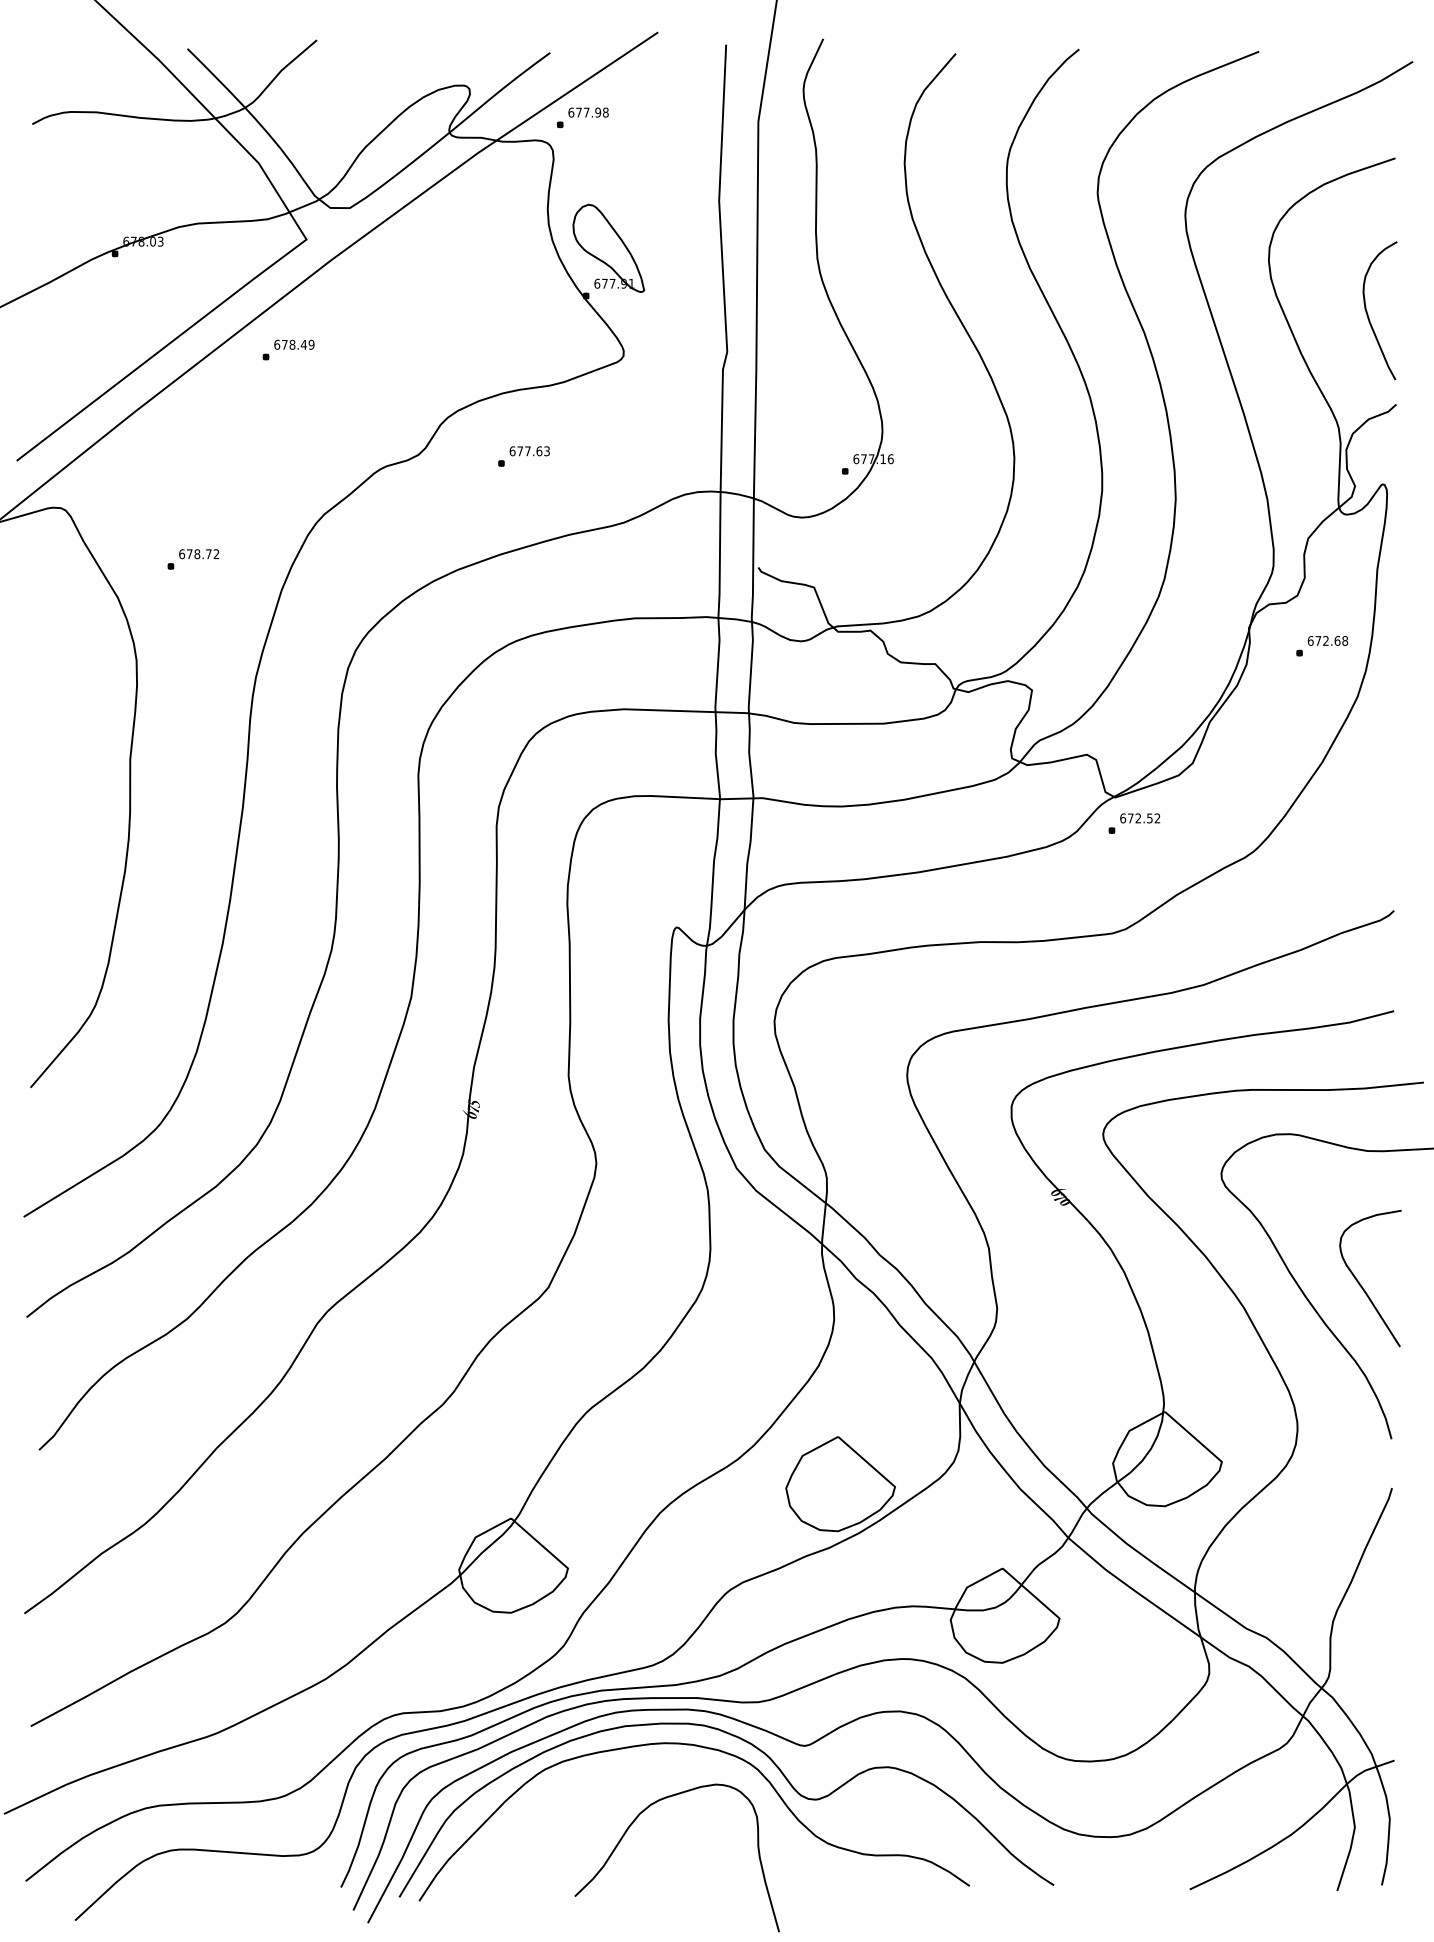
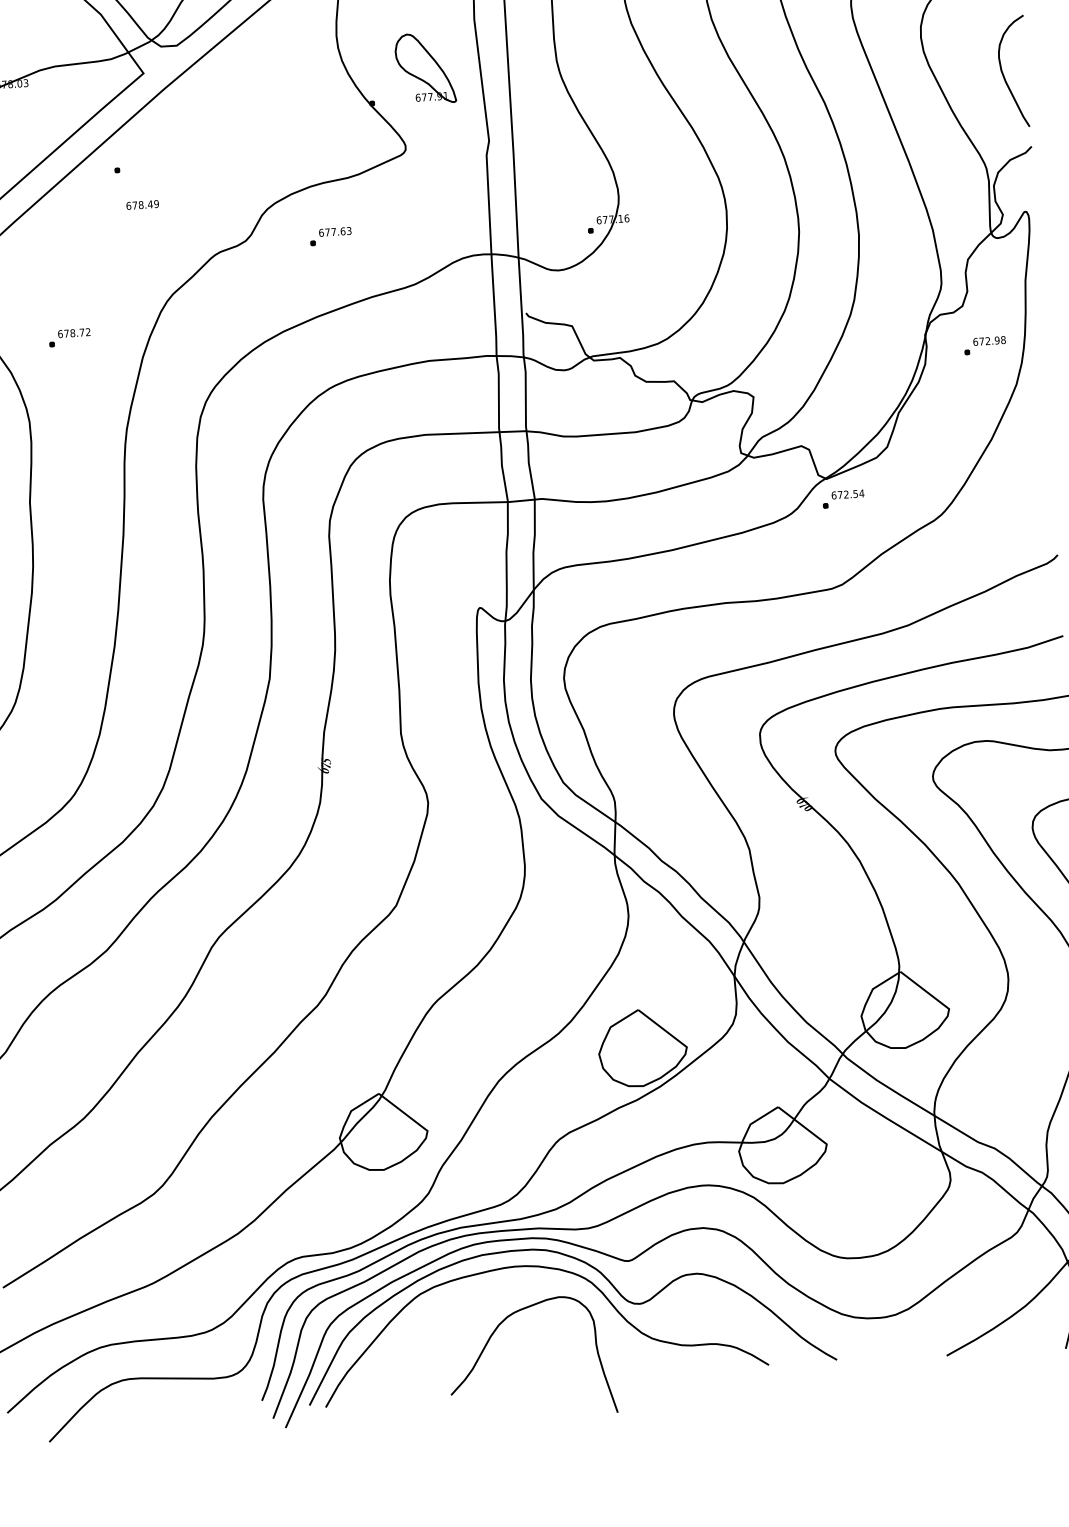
part: (608, 247) -> (425, 67), moved
text: (294, 344) -> (142, 204), moved
text: (1337, 640) -> (997, 340), 672.68 -> 672.98
text: (1157, 818) -> (861, 493), 672.52 -> 672.54

